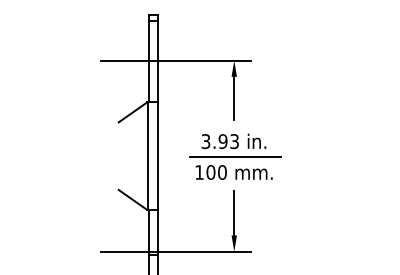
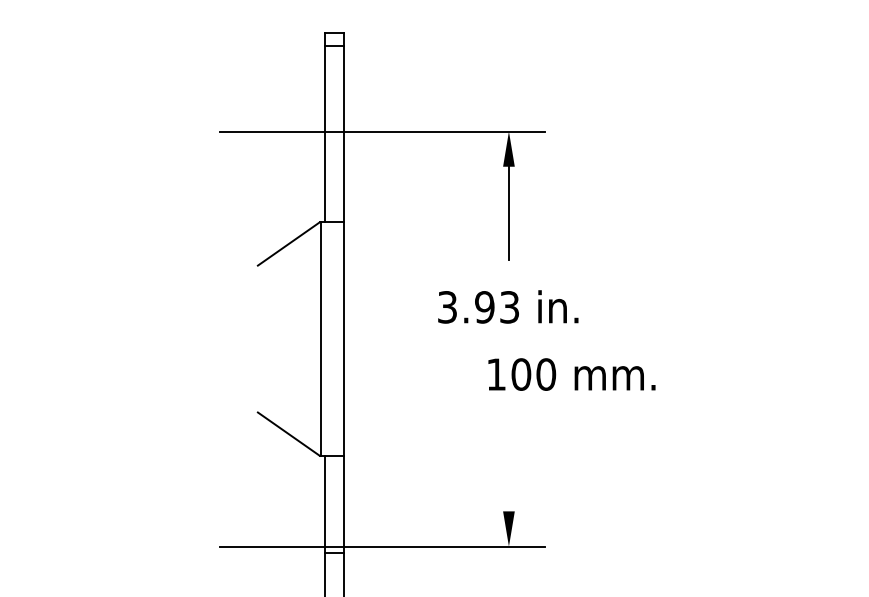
line: (235, 156) -> (511, 339), removed
text: (233, 172) -> (570, 374), moved
line: (234, 213) -> (509, 463), removed

